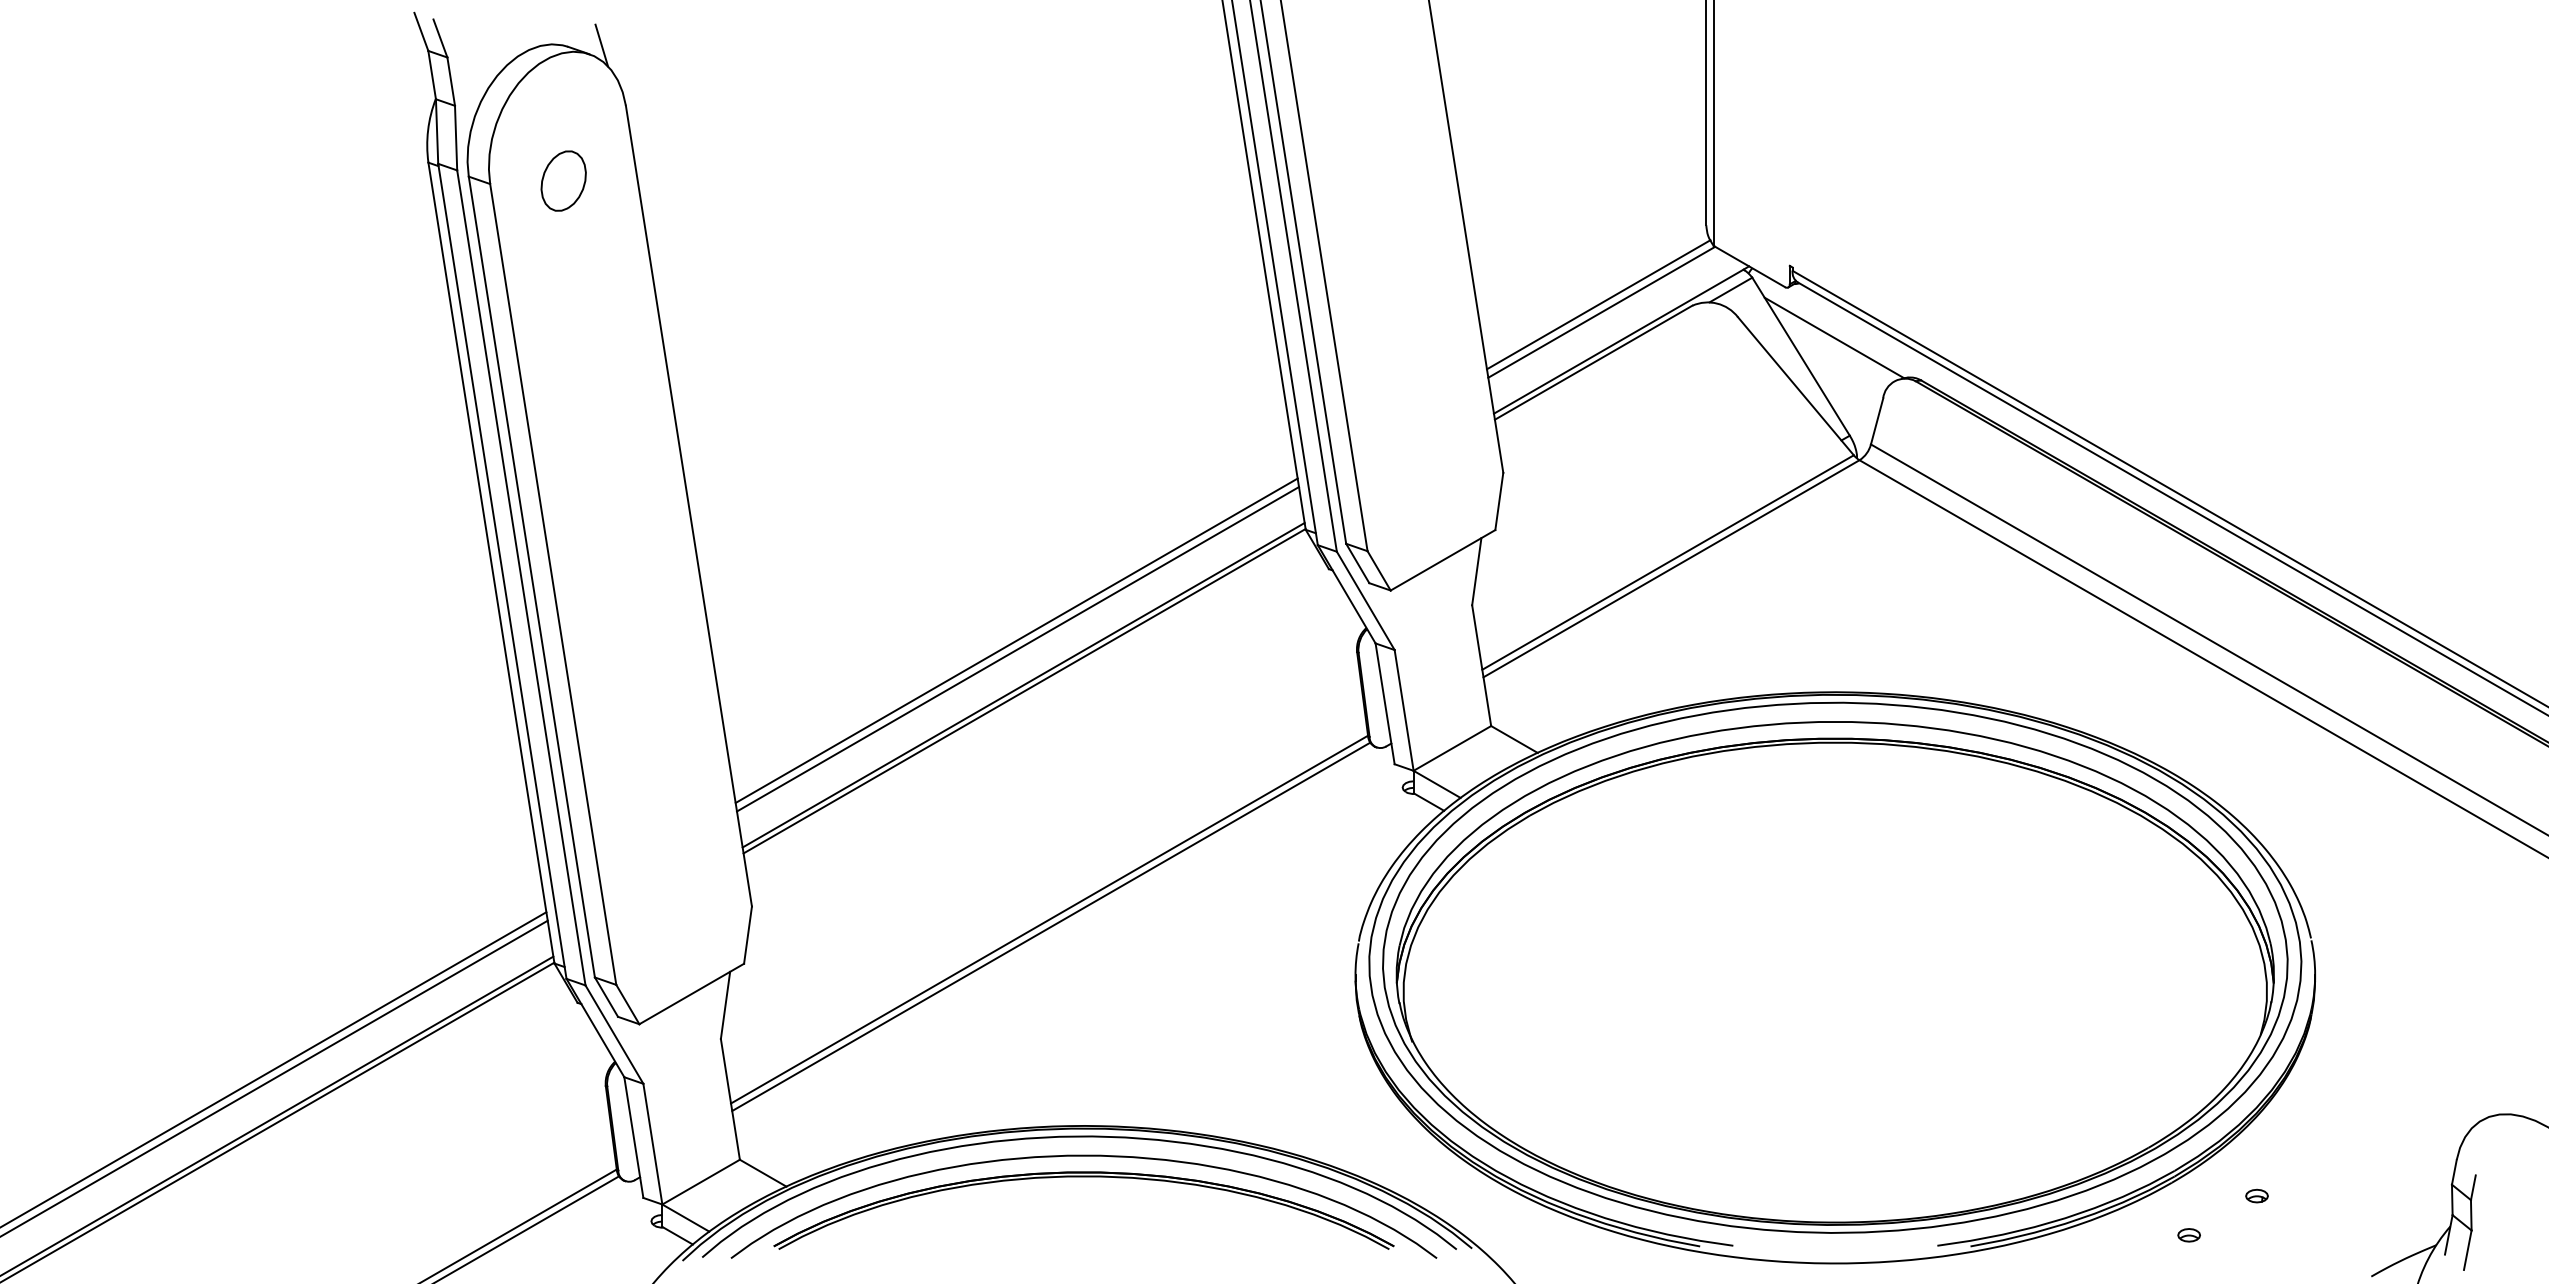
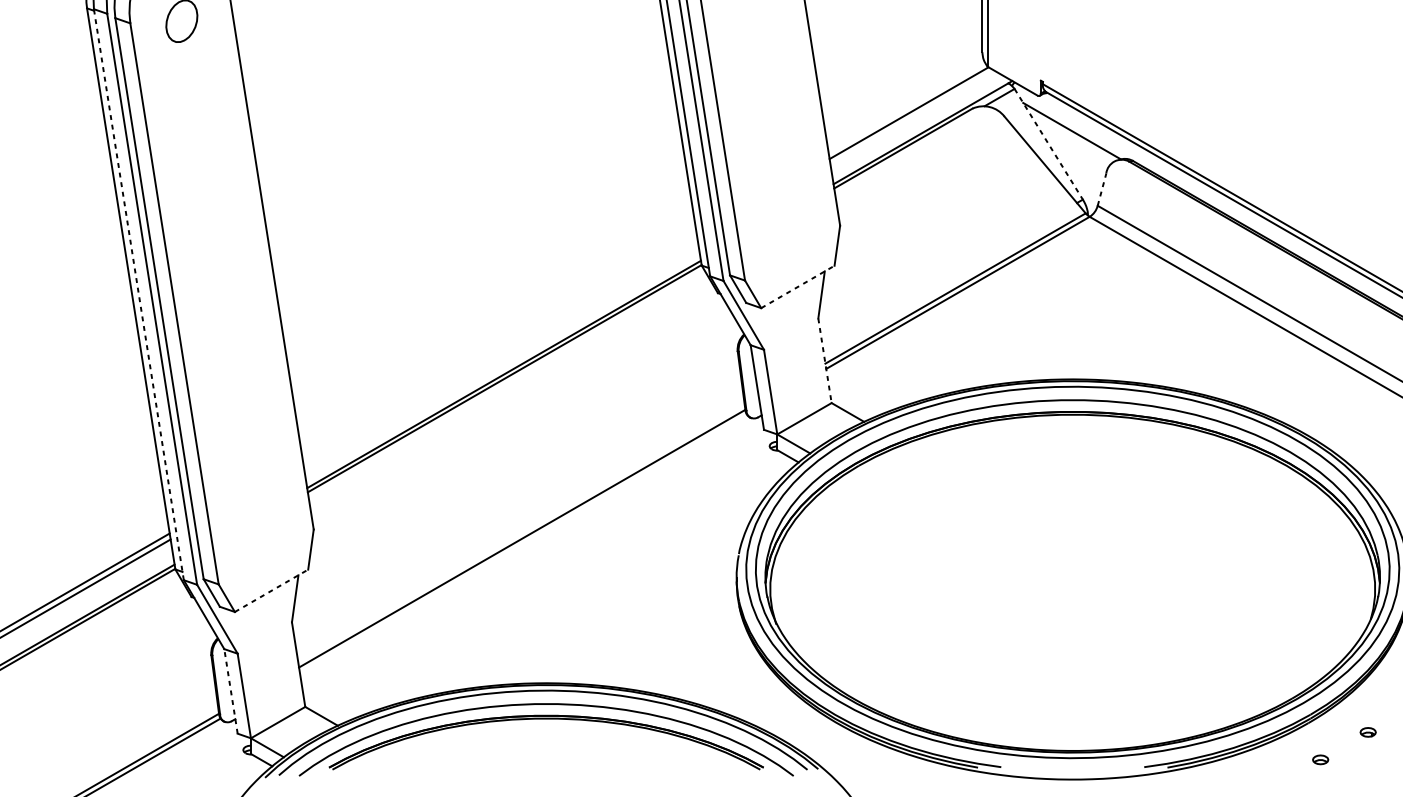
line: (1598, 304) -> (906, 107), removed
line: (1801, 356) -> (1049, 144), solid -> dashed
line: (1877, 421) -> (1102, 189), solid -> dashed
line: (1443, 560) -> (798, 287), solid -> dashed
line: (502, 571) -> (138, 294), solid -> dashed
line: (1016, 640) -> (499, 343), removed
line: (1018, 649) -> (500, 349), removed
line: (1481, 666) -> (824, 361), solid -> dashed
line: (1051, 926) -> (523, 543), removed
line: (692, 993) -> (272, 590), solid -> dashed
line: (633, 1137) -> (230, 691), solid -> dashed

